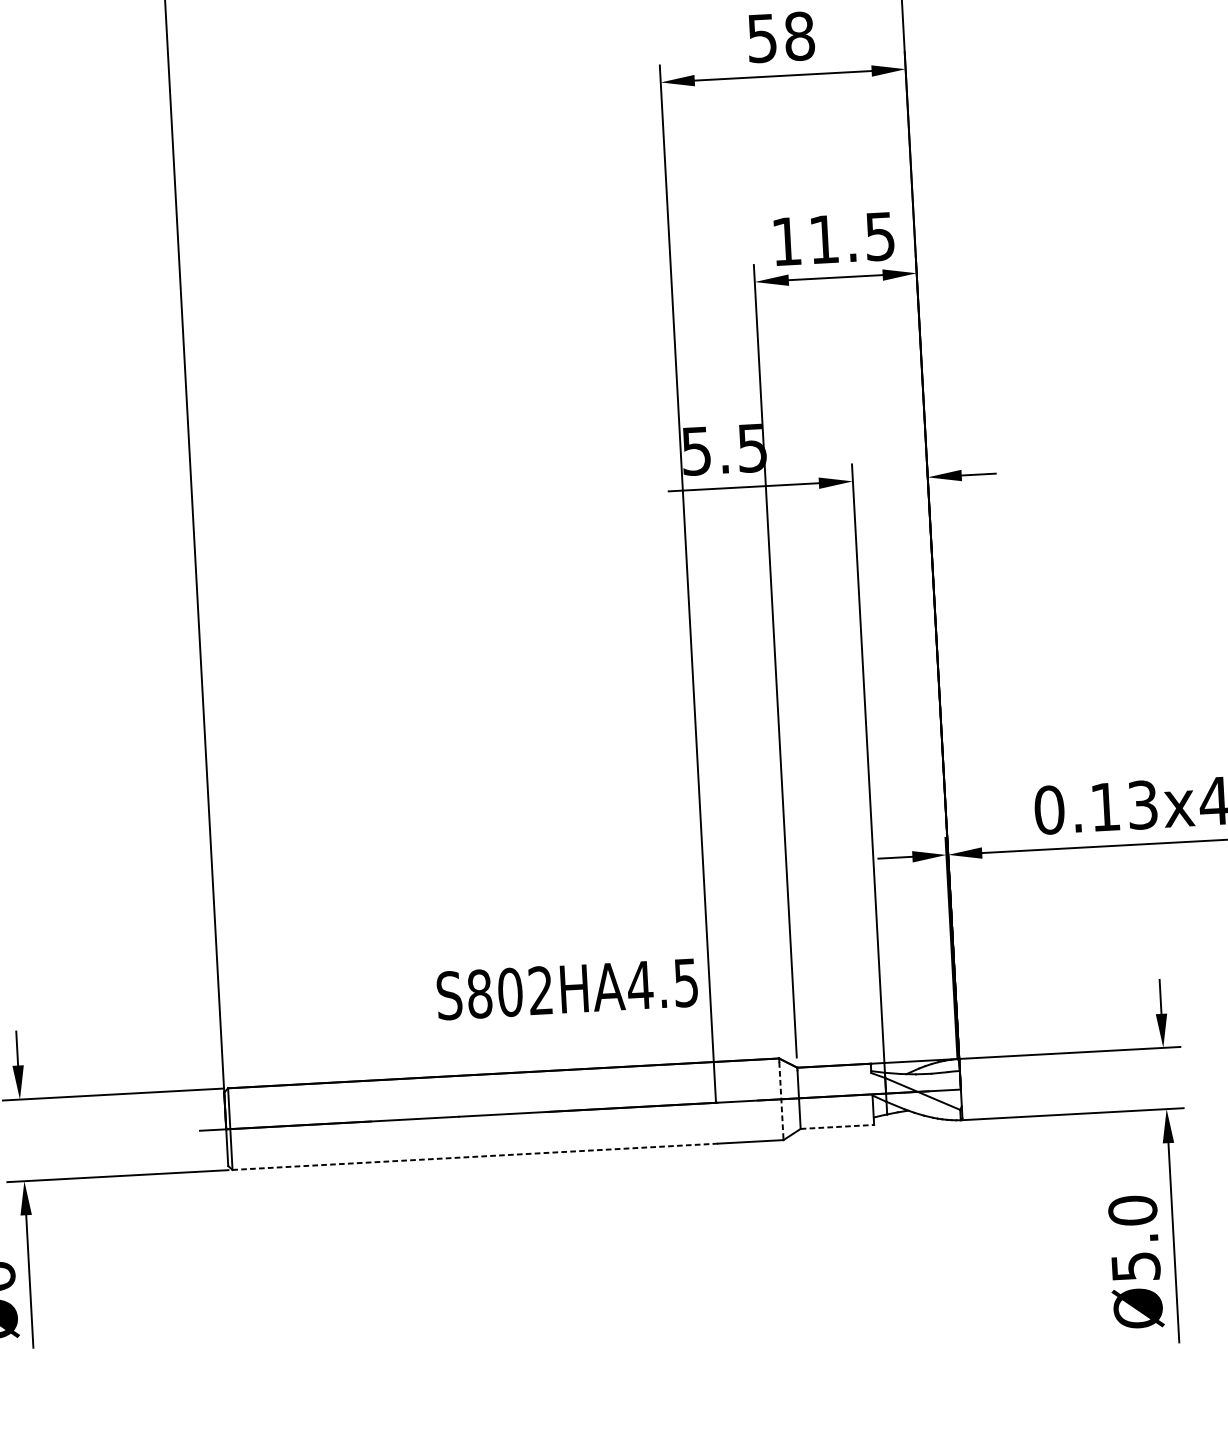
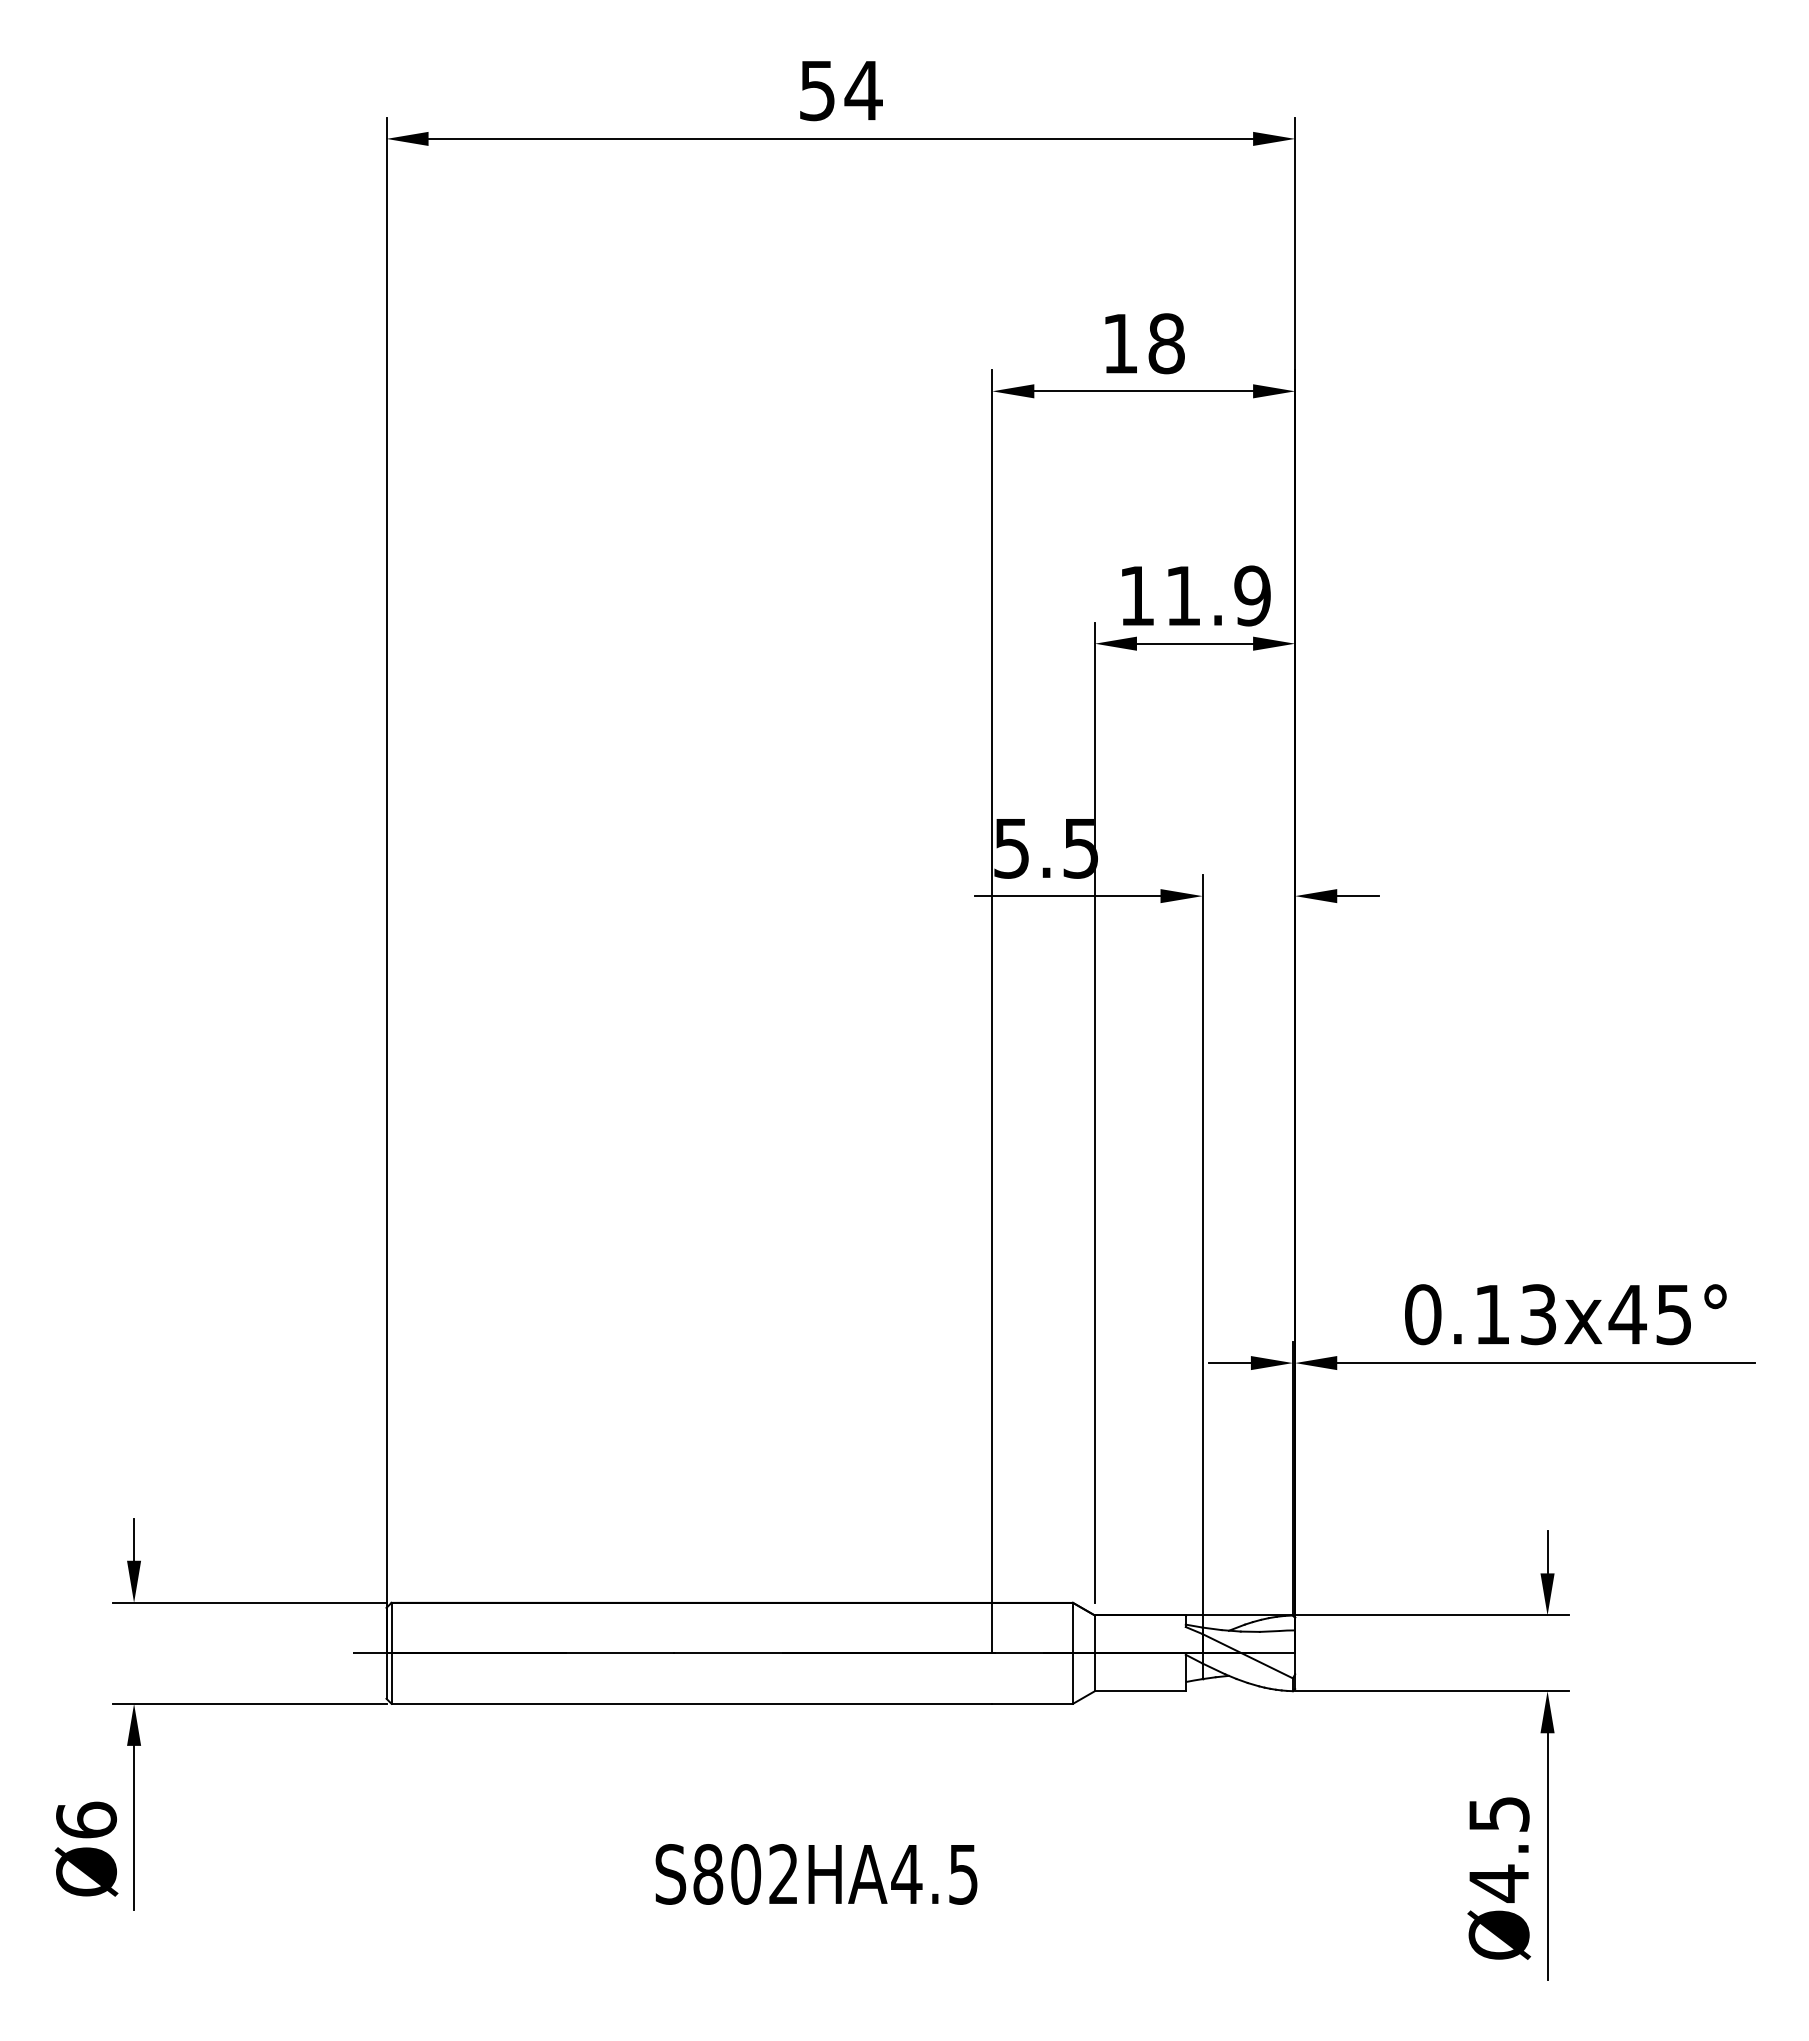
text: (762, 38) -> (1120, 344), 58 -> 18
text: (880, 236) -> (1252, 595), 11.5 -> 11.9
text: (567, 989) -> (816, 1874), moved
line: (781, 1101) -> (1073, 1656), dashed -> solid
line: (837, 1127) -> (1140, 1691), dashed -> solid
line: (475, 1156) -> (691, 1703), dashed -> solid
text: (1133, 1239) -> (1498, 1849), Ø5.0 -> Ø4.5

